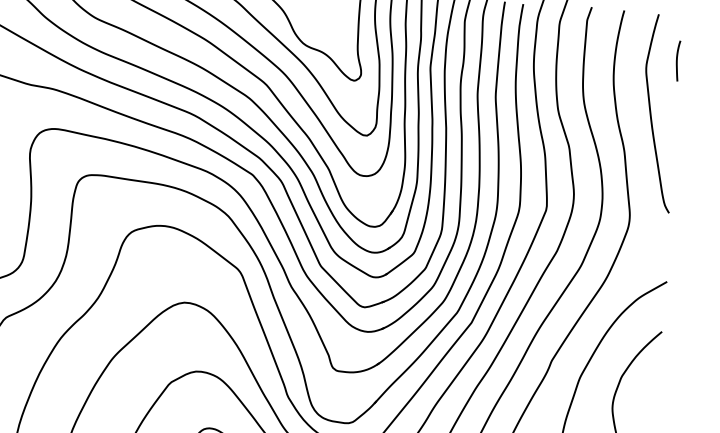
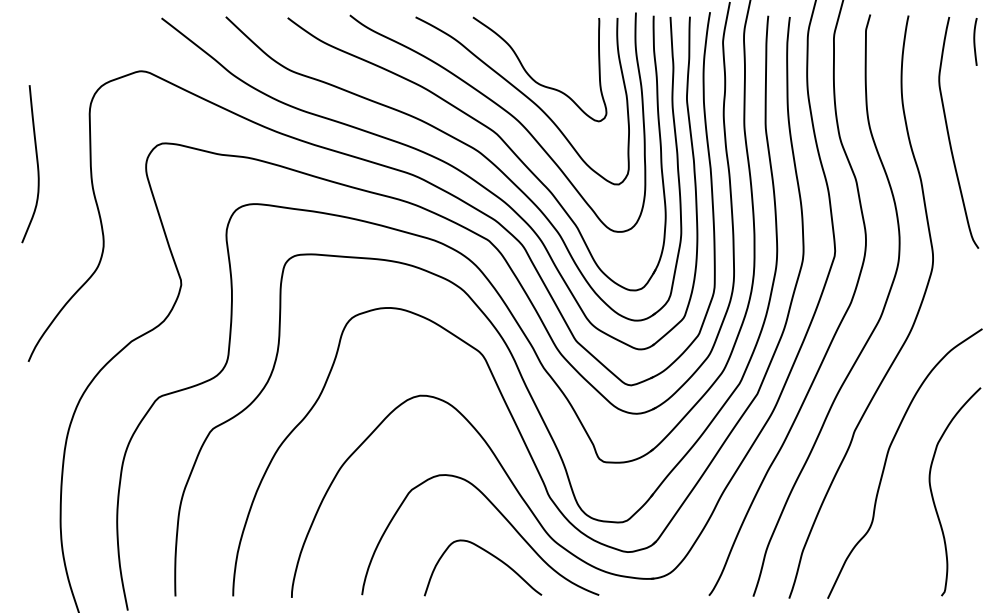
curve: (677, 60) -> (975, 41), moved

